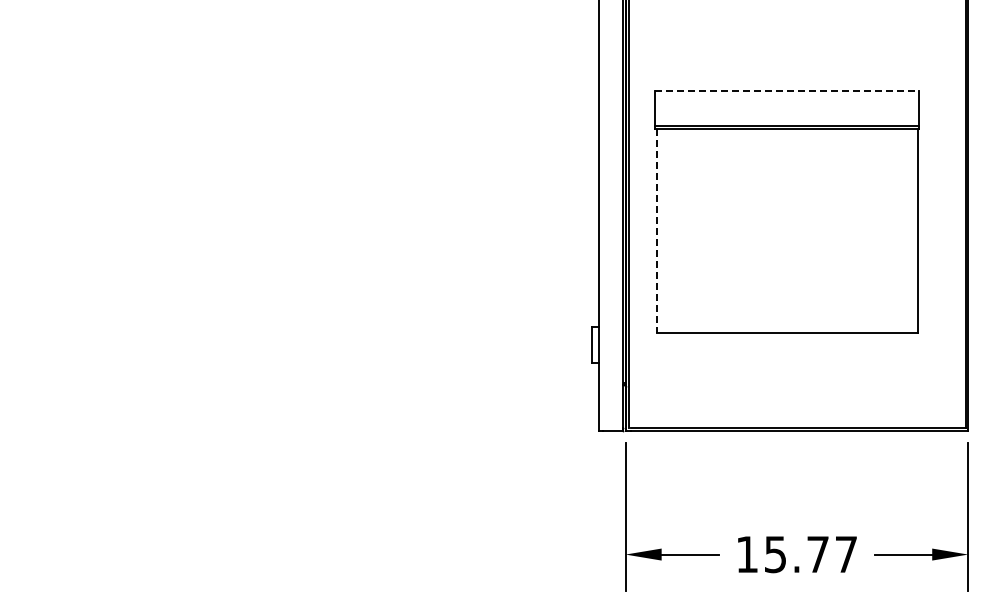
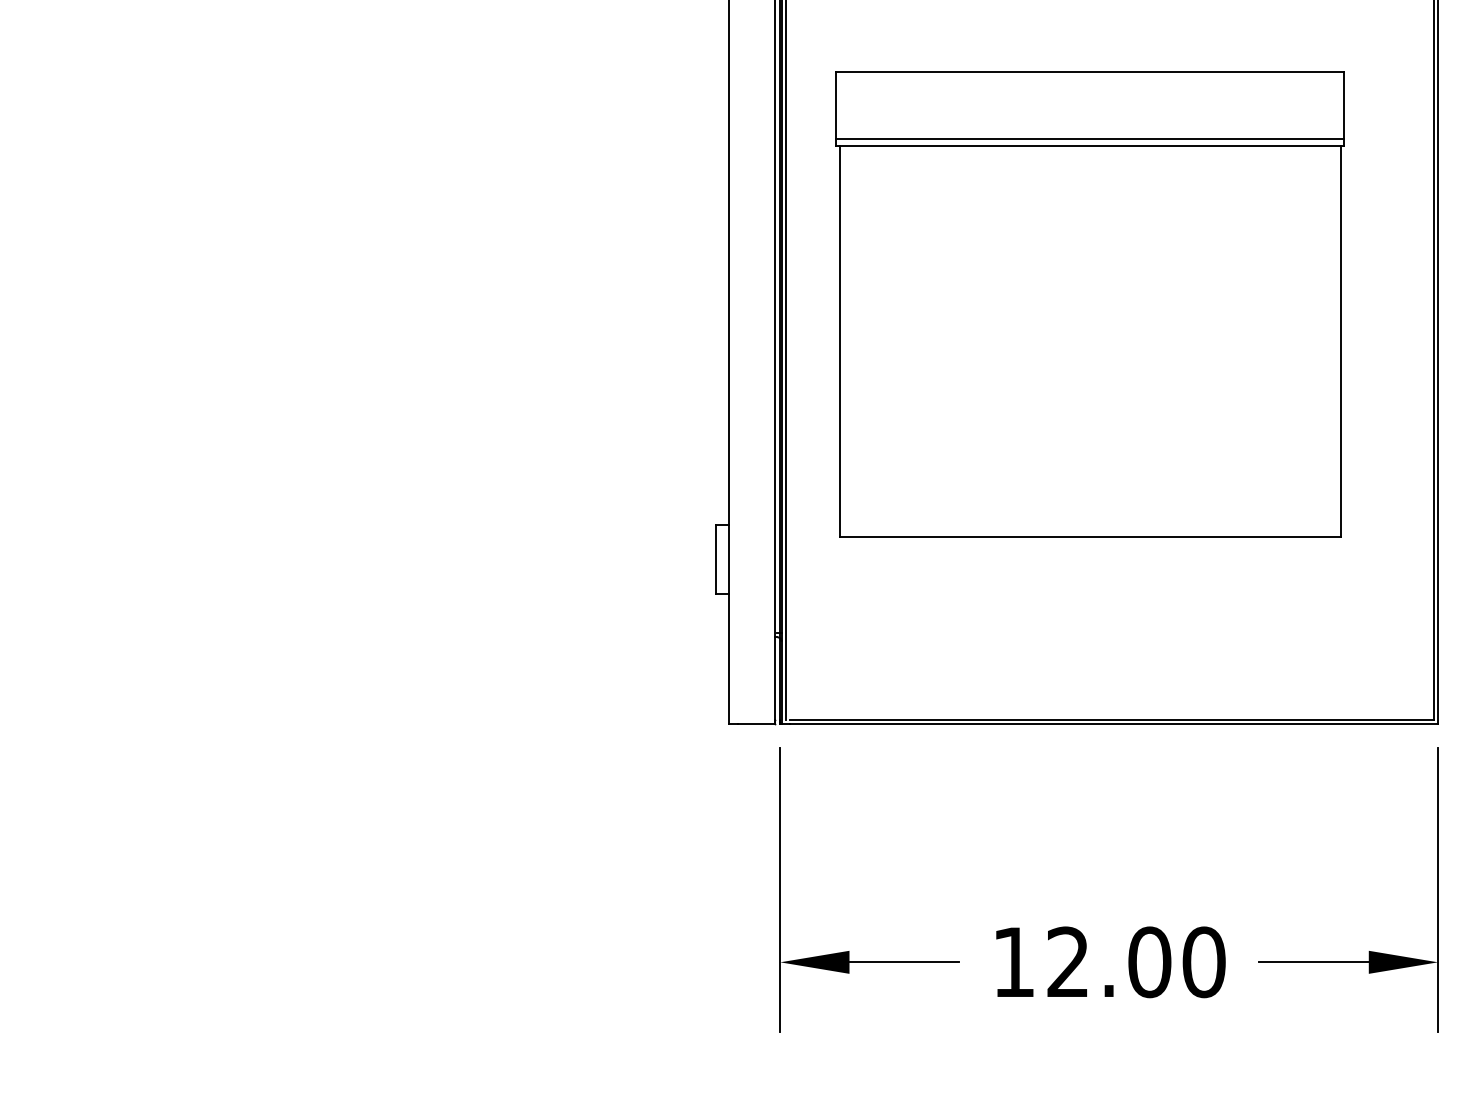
line: (787, 90) -> (1091, 71), dashed -> solid
line: (656, 230) -> (839, 340), dashed -> solid
text: (810, 554) -> (1135, 962), 15.77 -> 12.00

